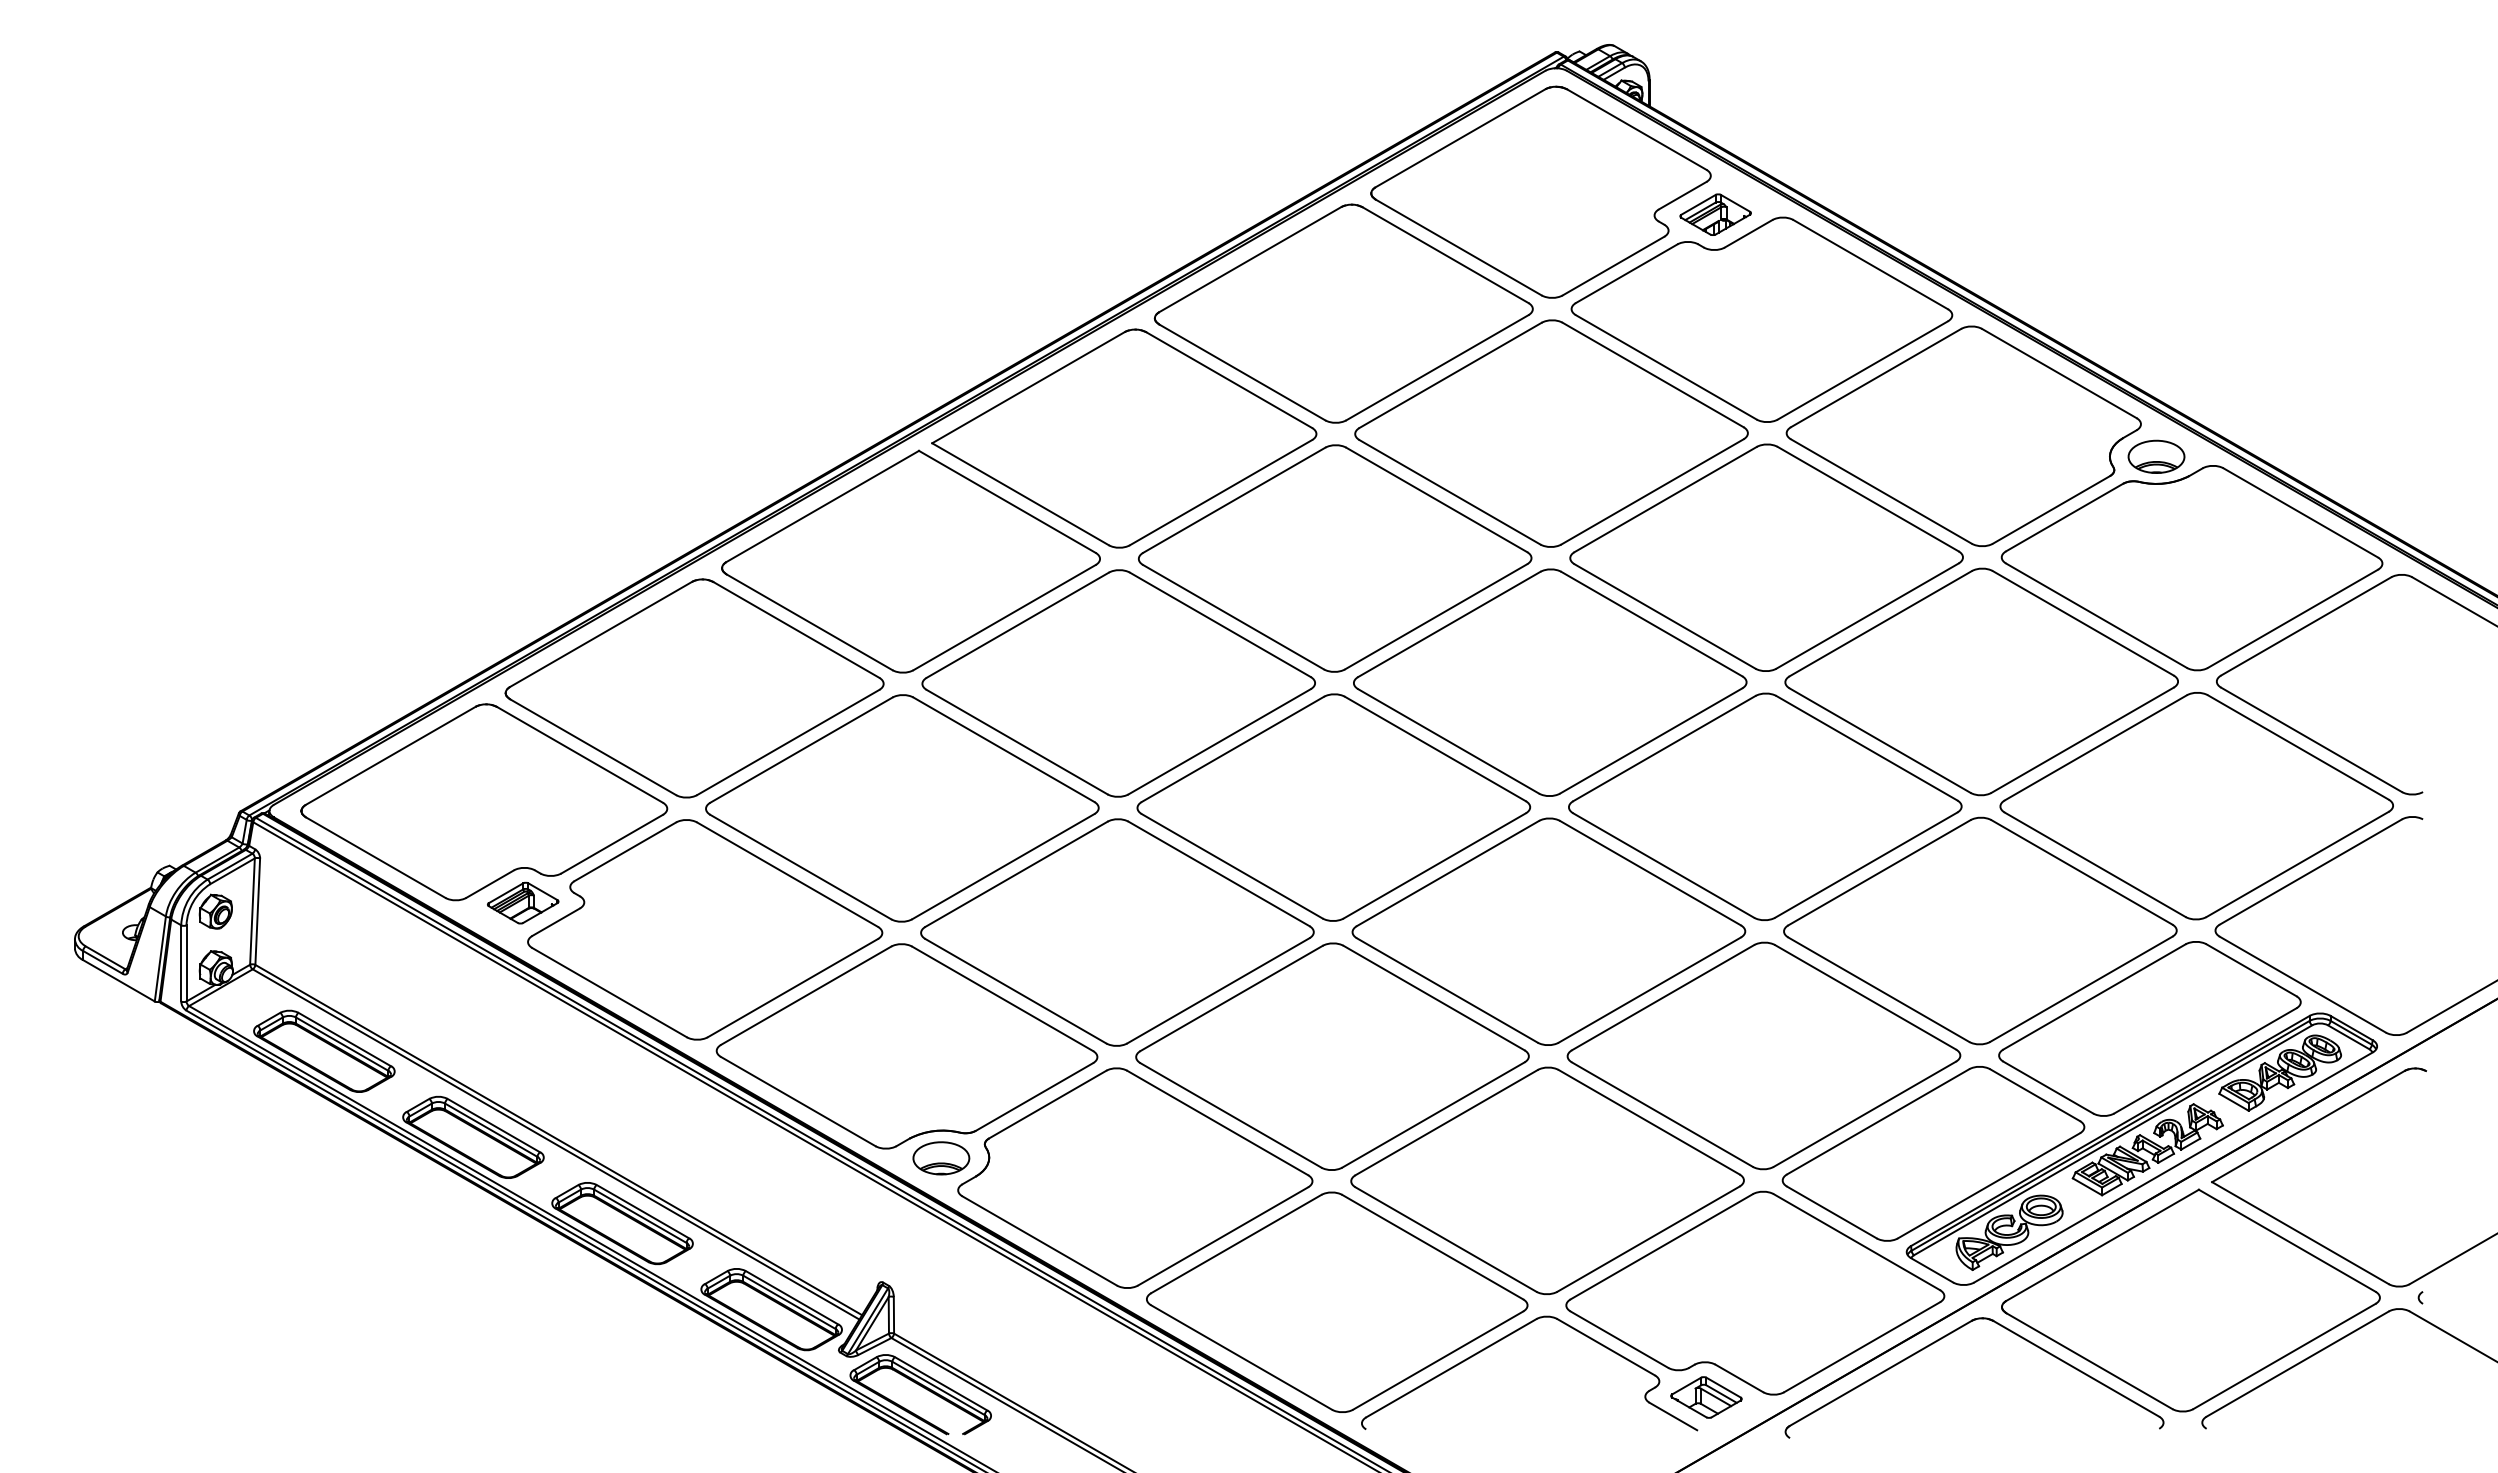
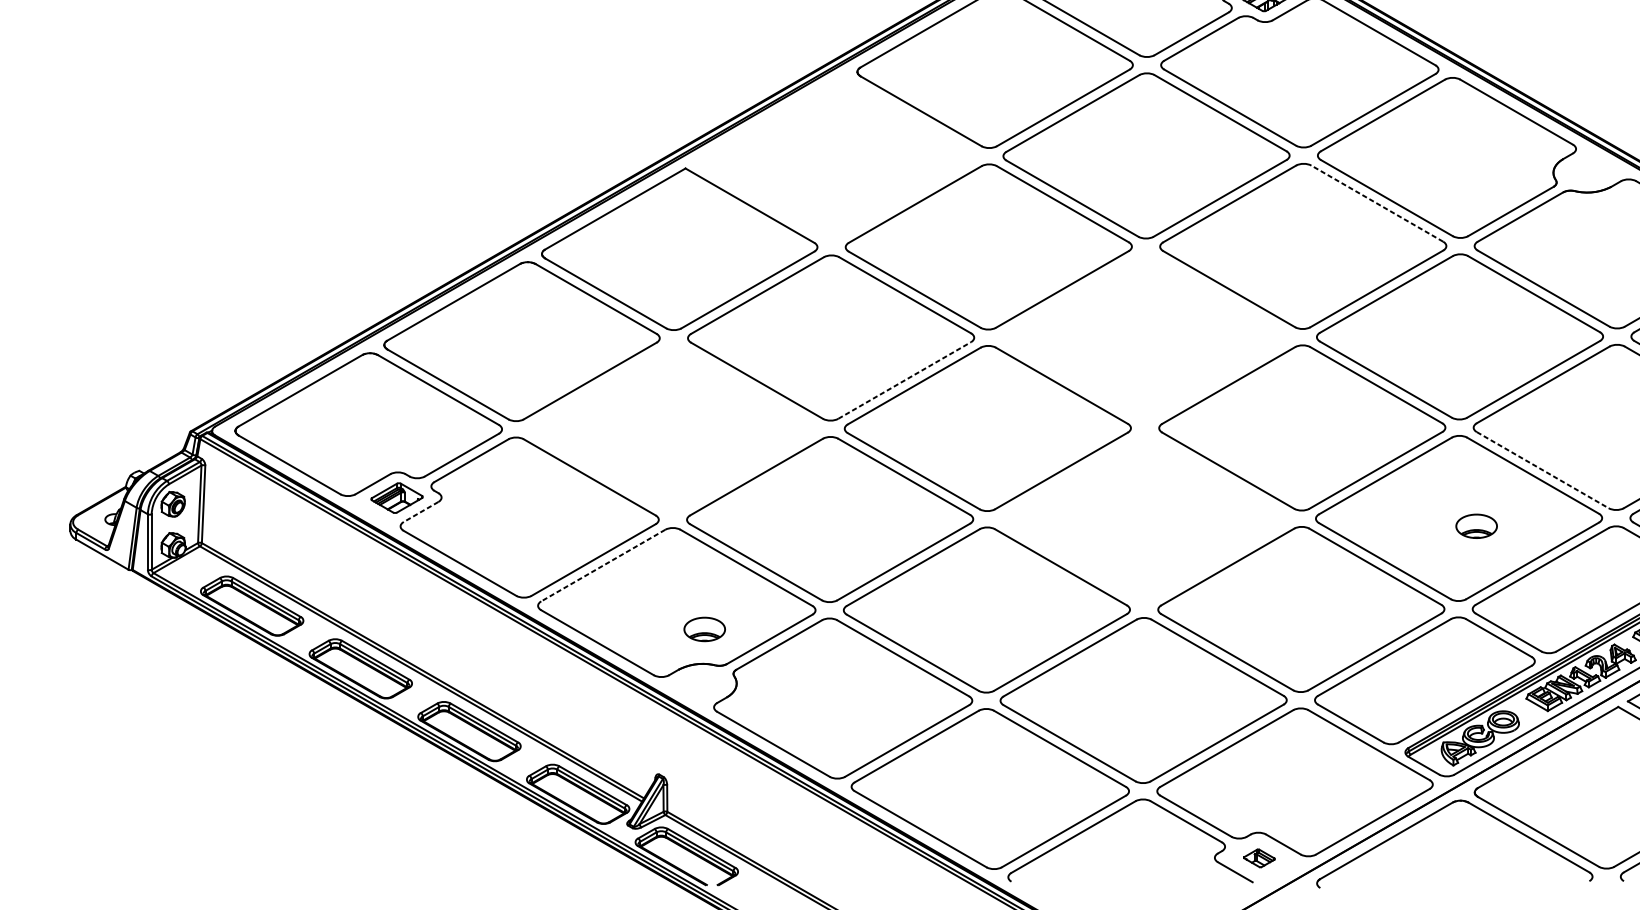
part: (1124, 438) -> (835, 159), removed
part: (2156, 456) -> (1476, 526), moved
line: (1867, 498) -> (1376, 203), solid -> dashed
part: (1550, 682) -> (1145, 337), removed
line: (1220, 741) -> (905, 380), solid -> dashed
part: (902, 808) -> (673, 429), removed
line: (2095, 865) -> (1542, 470), solid -> dashed
line: (555, 922) -> (420, 512), solid -> dashed
part: (1548, 931) -> (1144, 518), removed
line: (805, 995) -> (602, 565), solid -> dashed
part: (941, 1158) -> (704, 629), moved
part: (1706, 1397) -> (1259, 858), size x0.6

